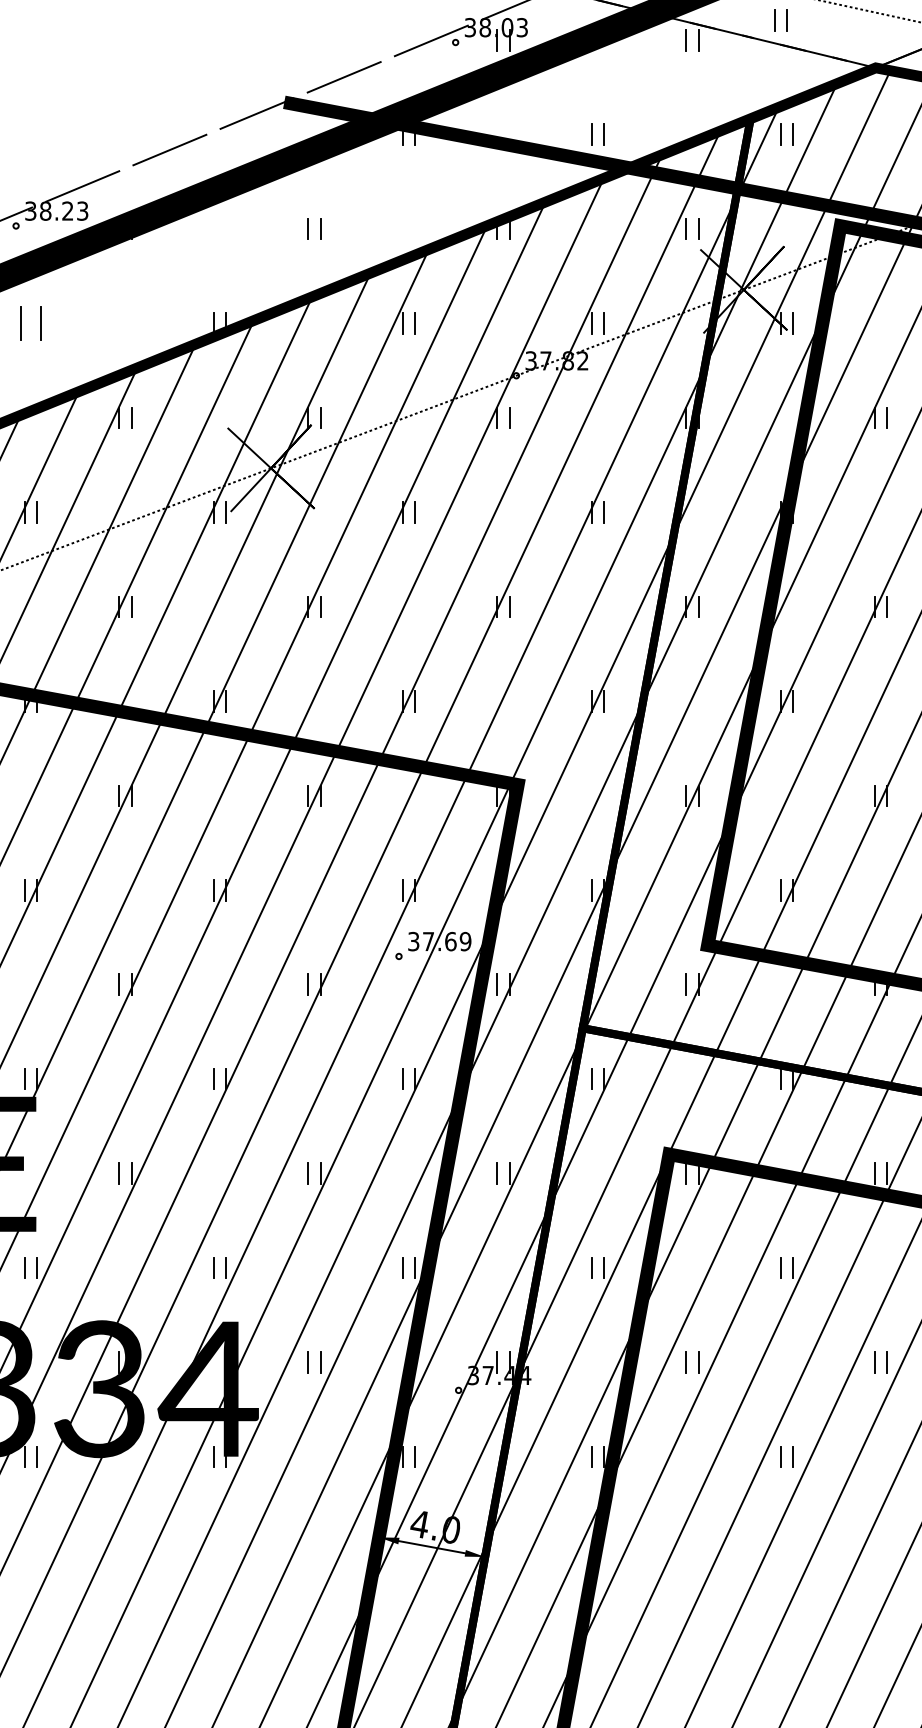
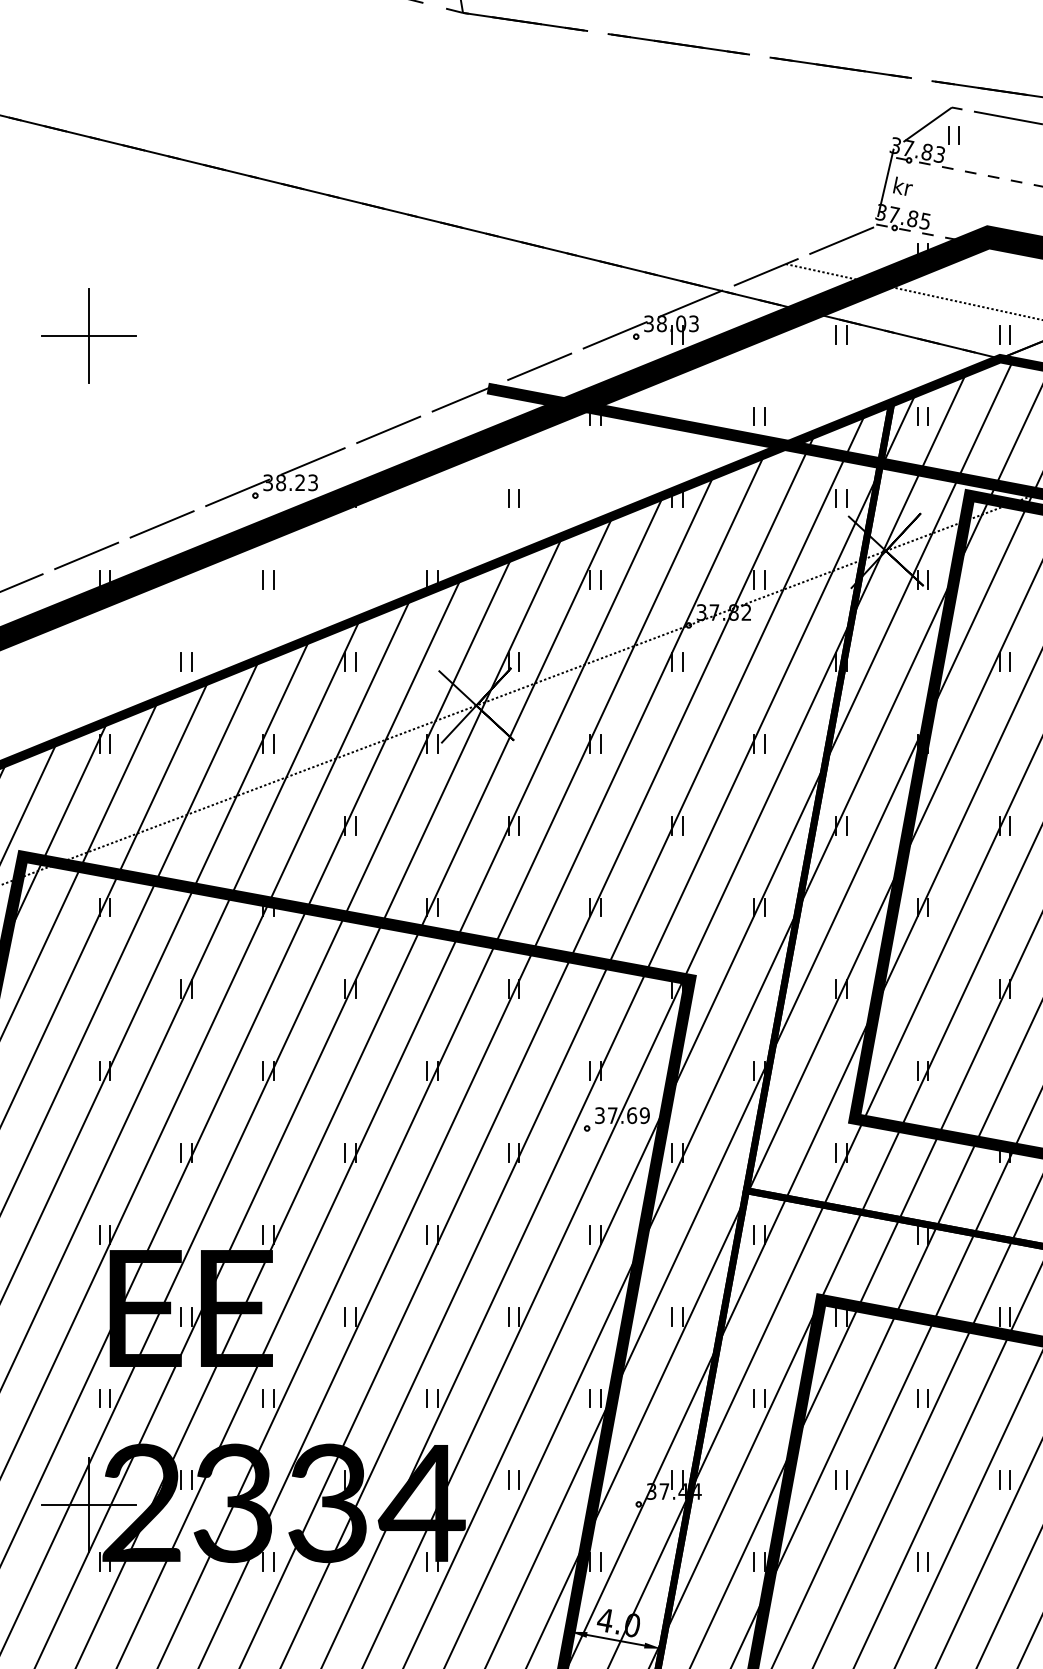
part: (780, 20) -> (1004, 334), moved
part: (31, 322) -> (268, 579), size x0.62

